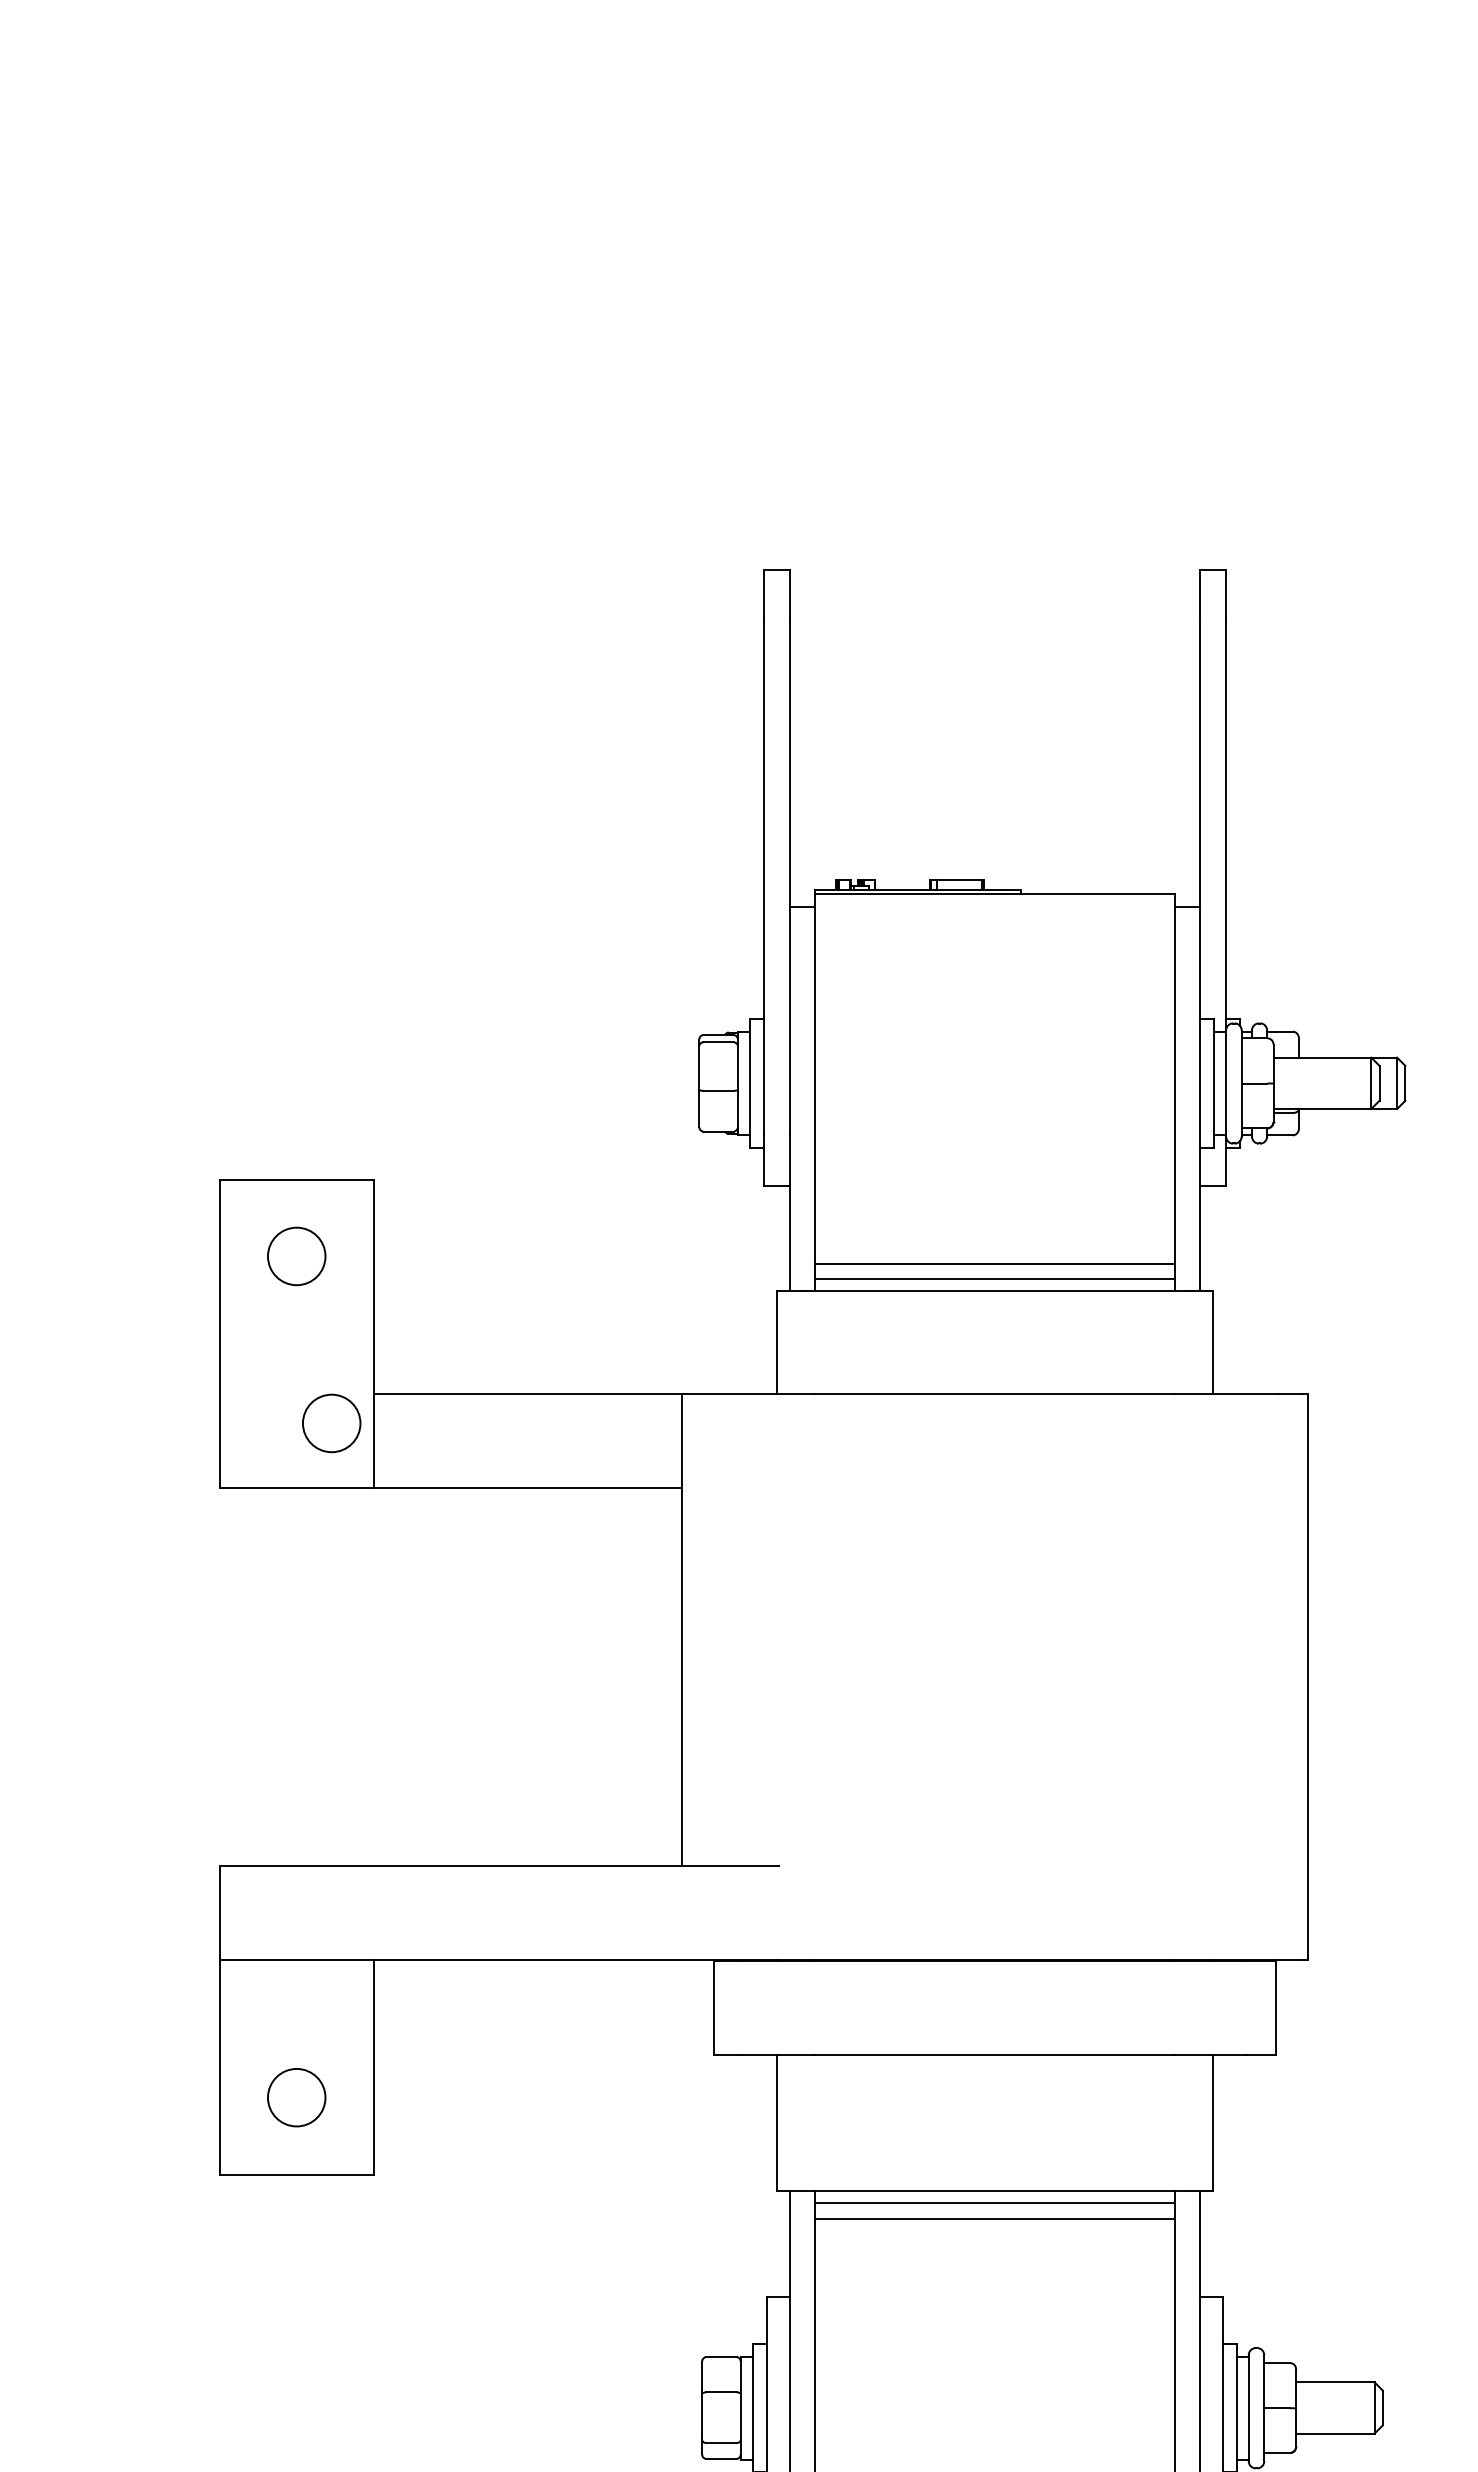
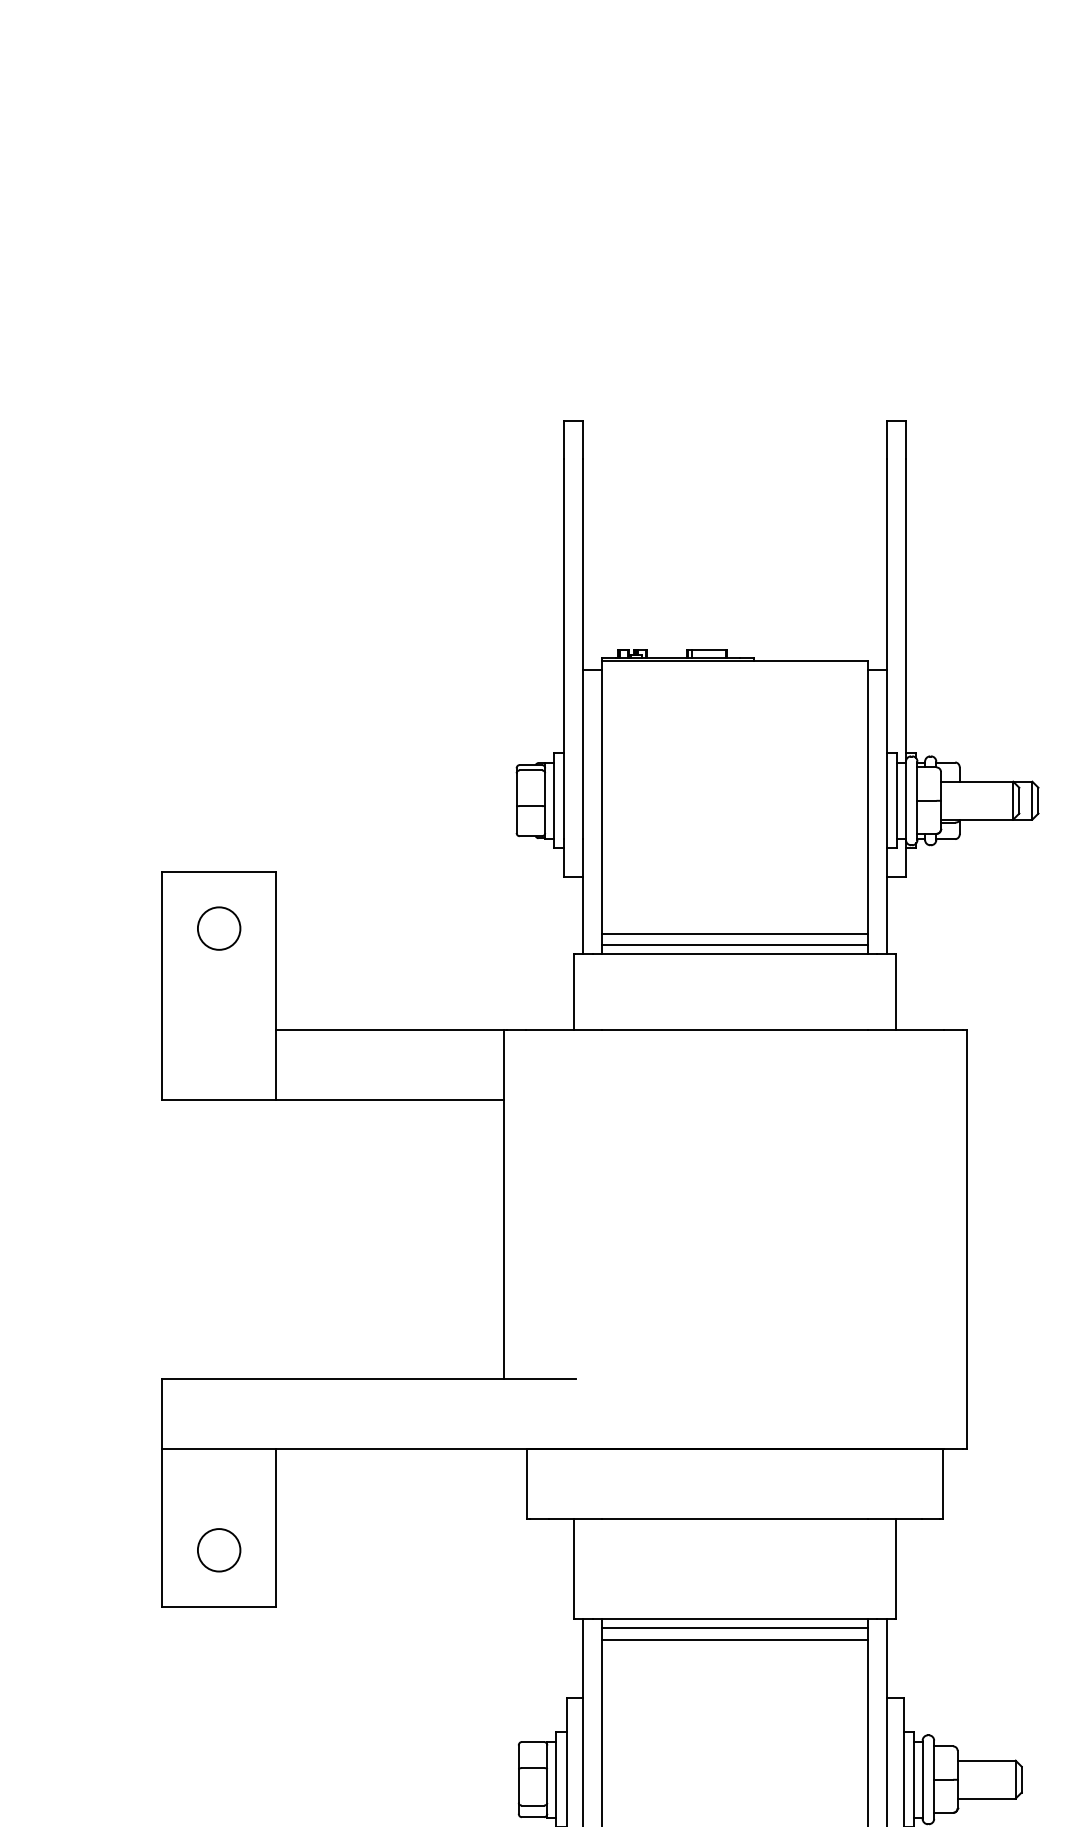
circle: (331, 1423) -> (244, 1052), removed

